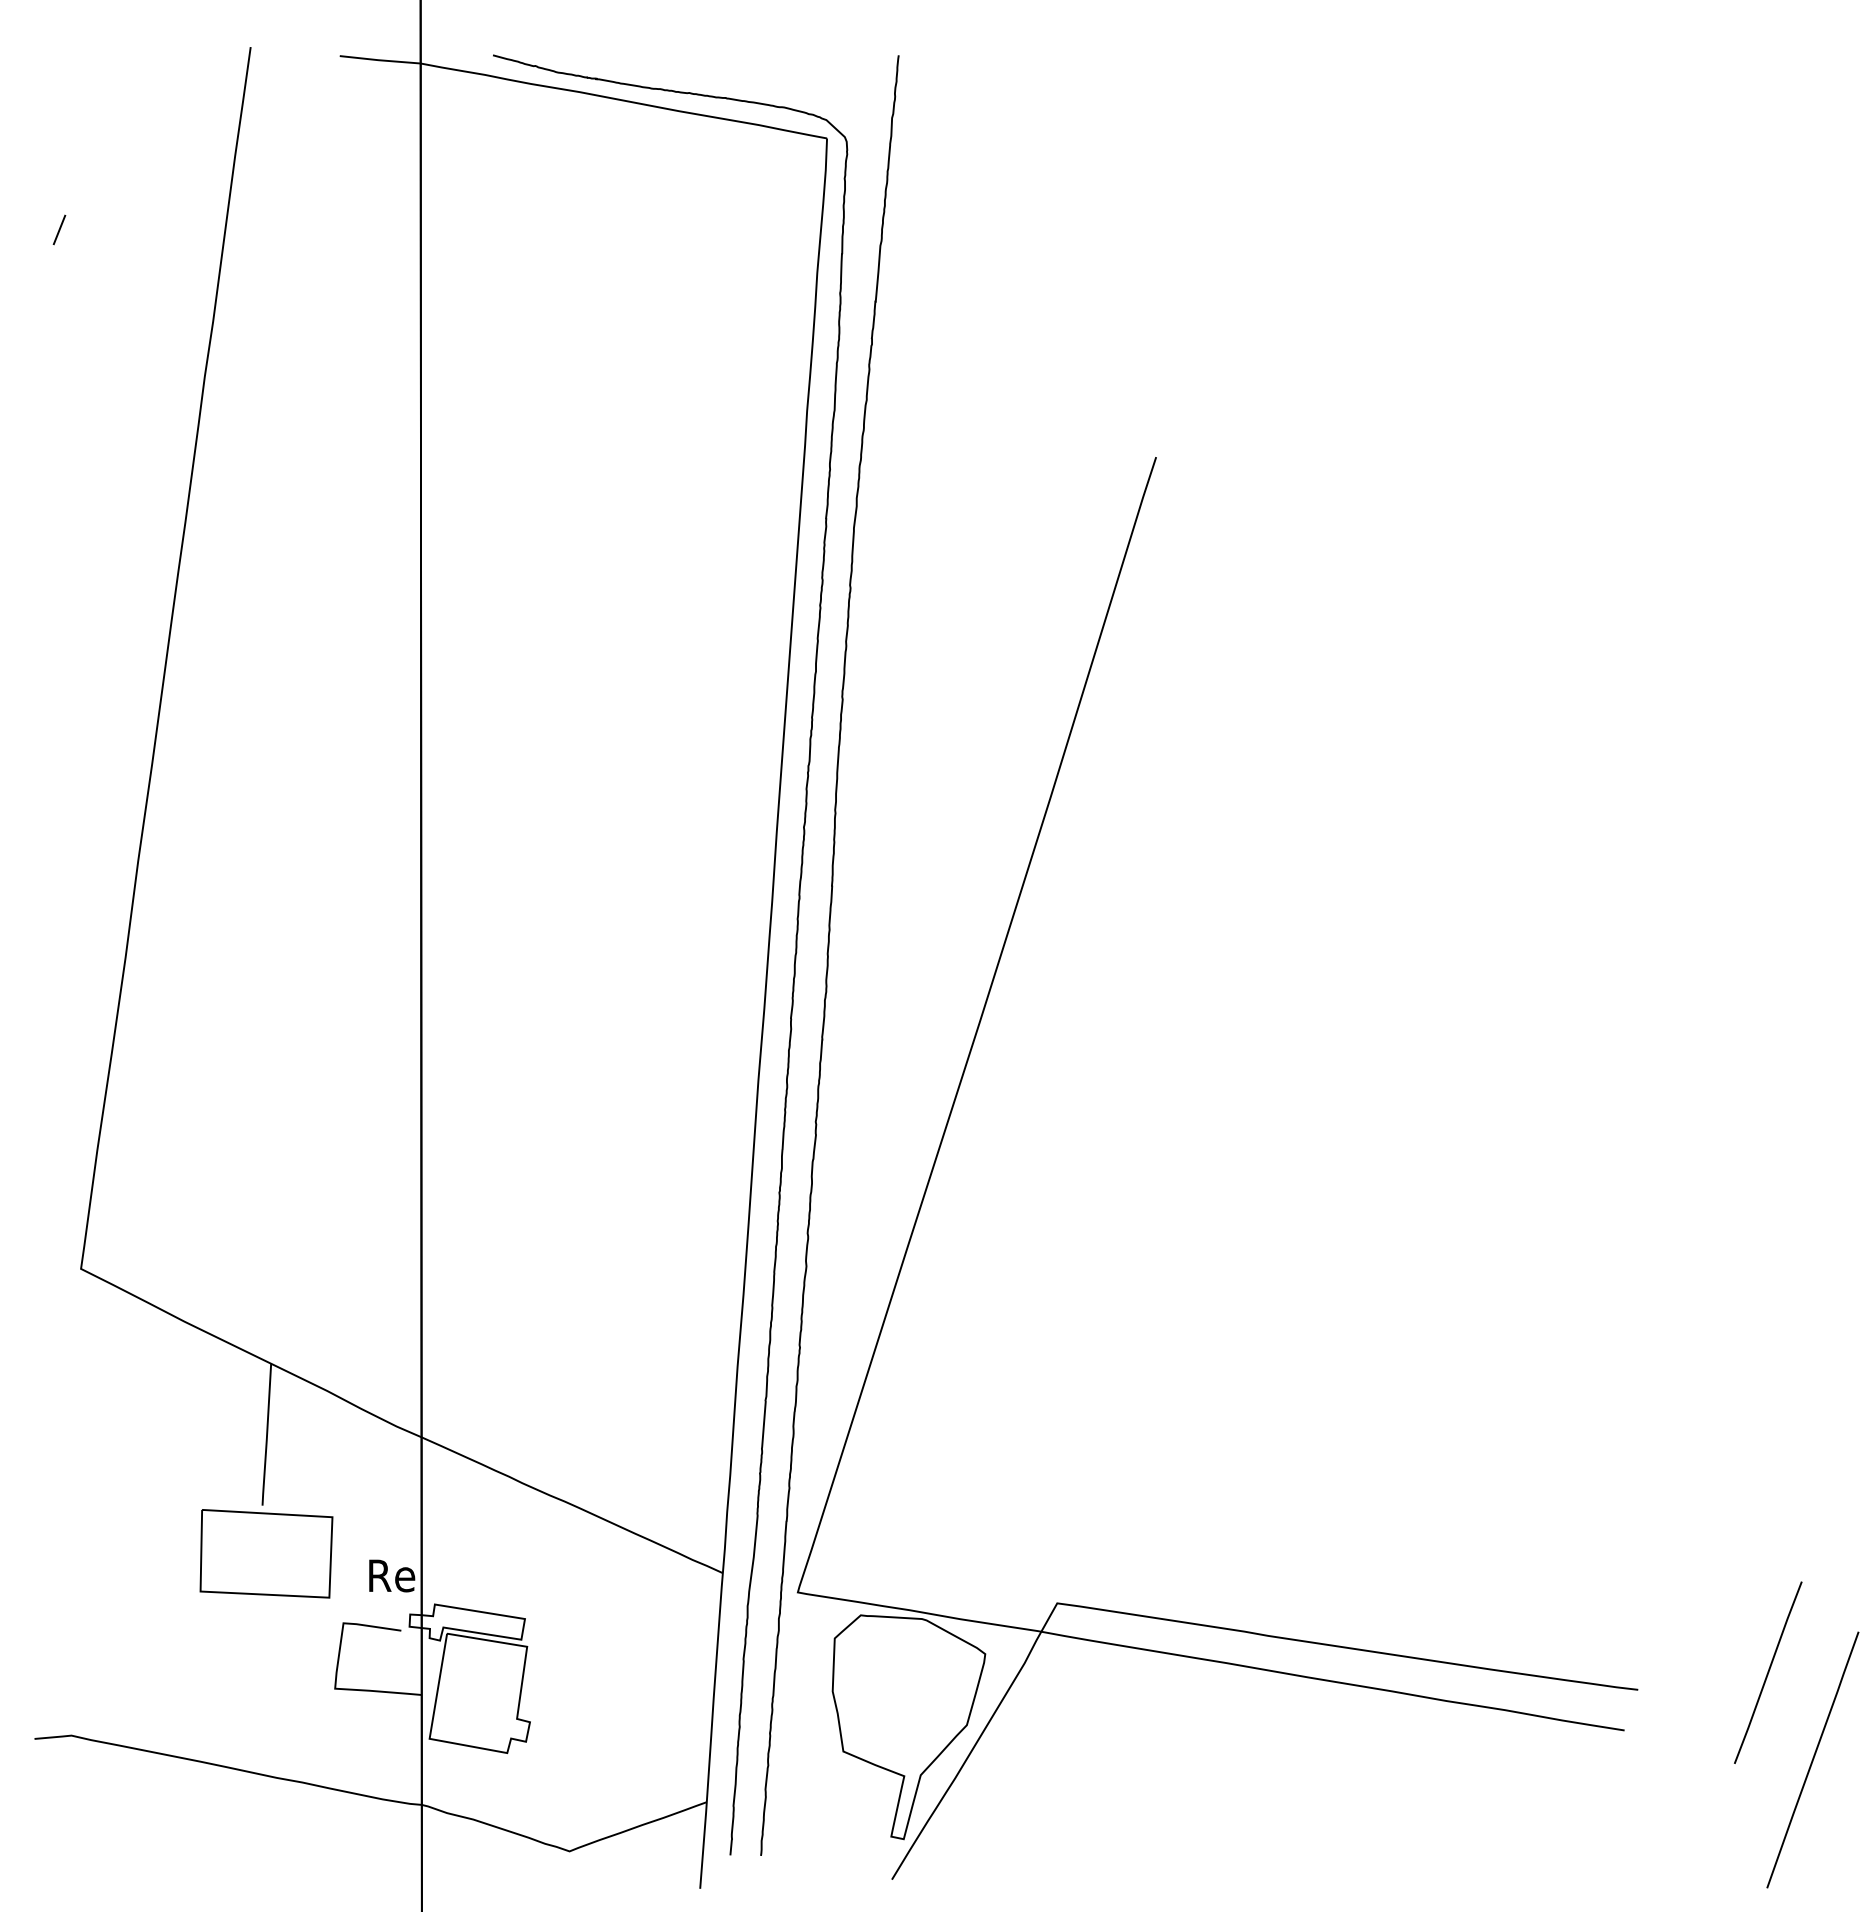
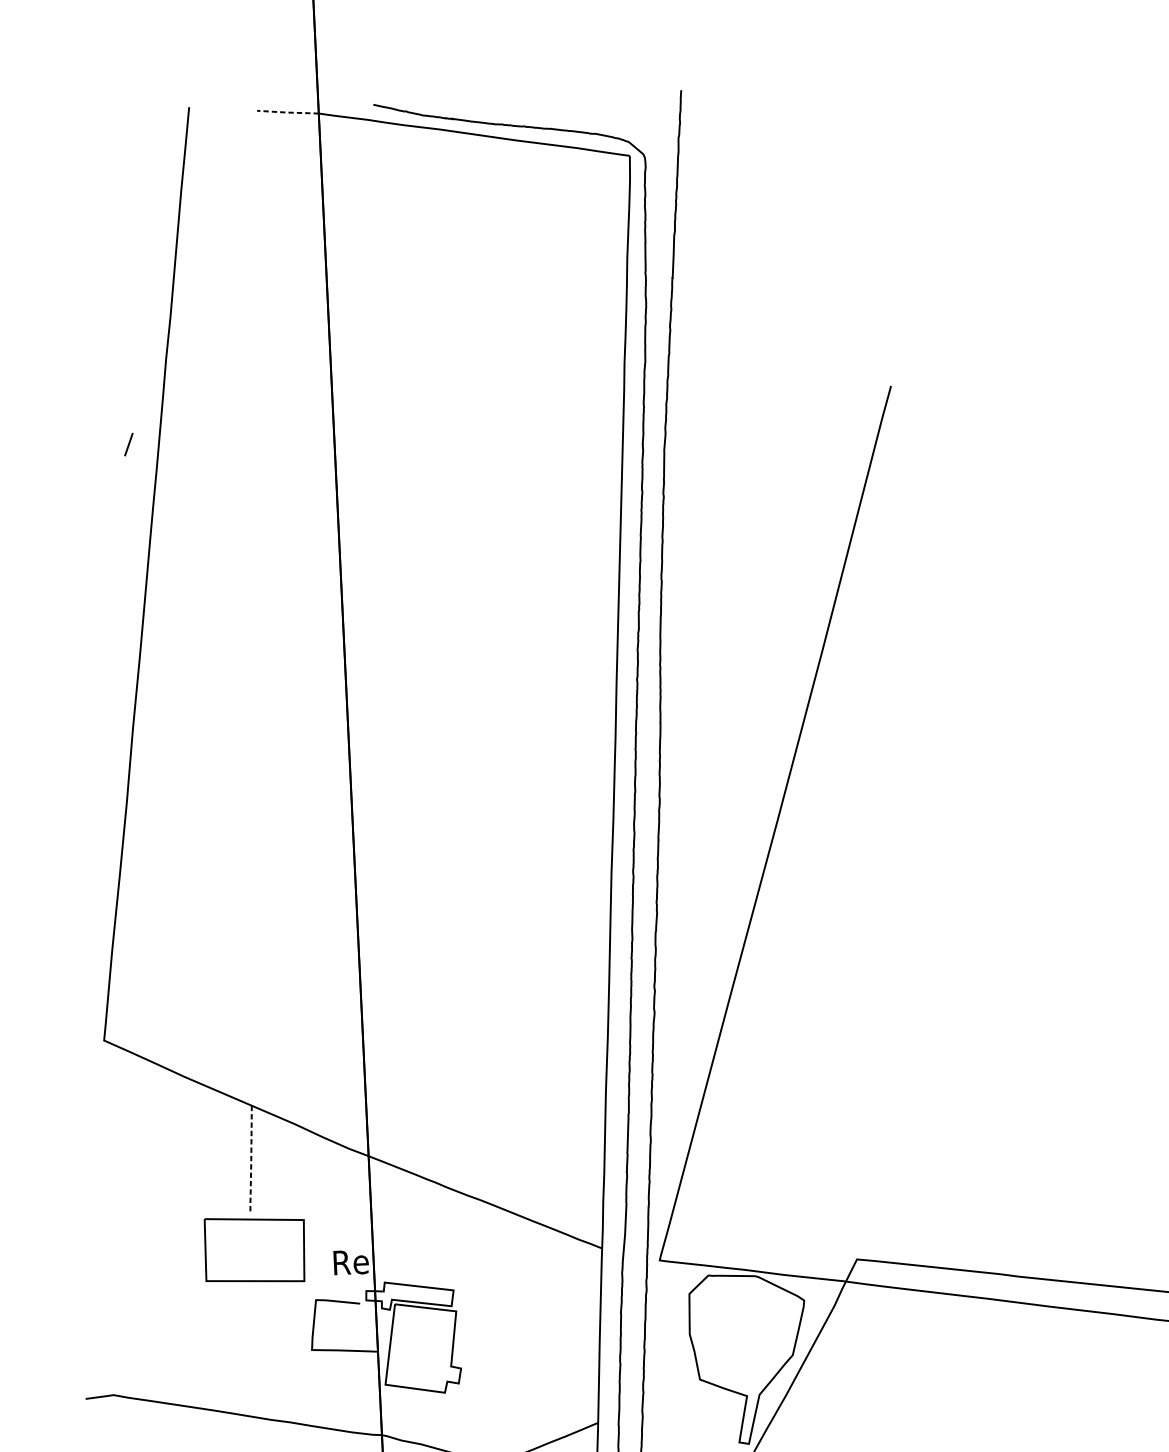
line: (379, 60) -> (287, 112), solid -> dashed
line: (59, 229) -> (128, 444), moved
line: (267, 1436) -> (251, 1161), solid -> dashed

